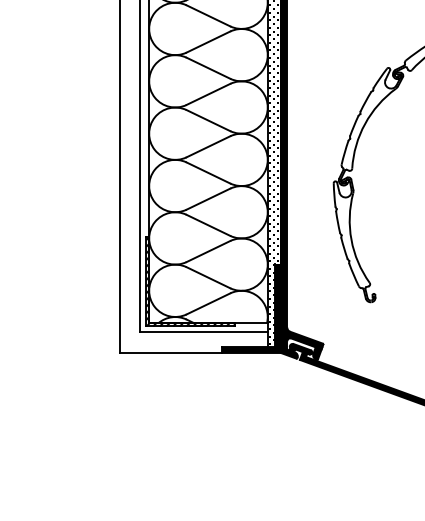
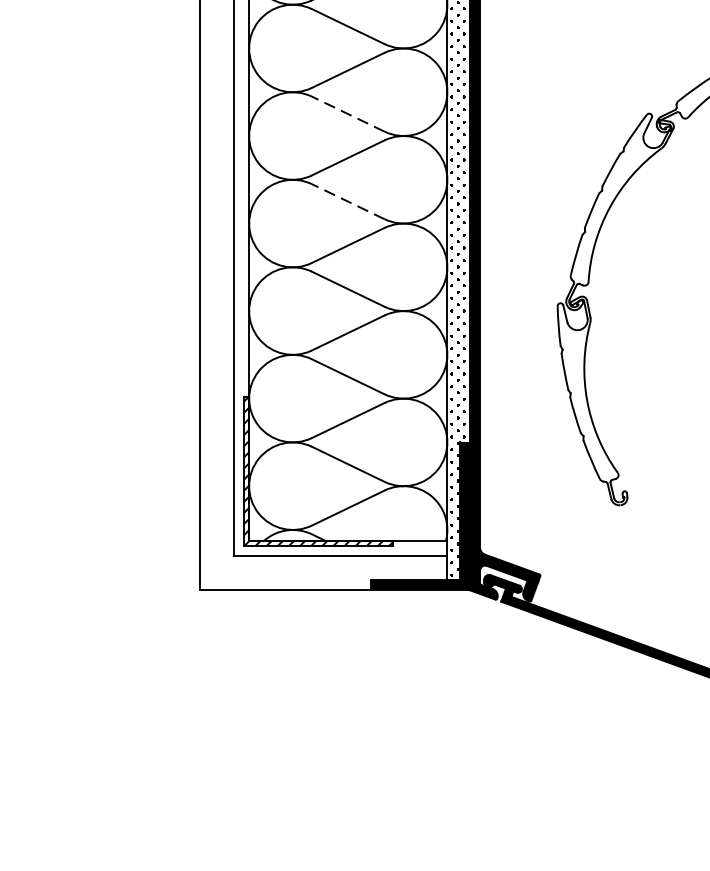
line: (208, 68) -> (348, 114), solid -> dashed
line: (208, 120) -> (348, 201), solid -> dashed

